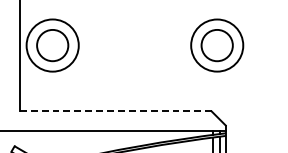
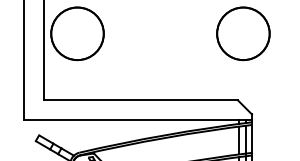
circle: (52, 45) -> (77, 33), size x1.67
circle: (217, 45) -> (243, 33), size x1.67
line: (116, 111) -> (141, 100), dashed -> solid

